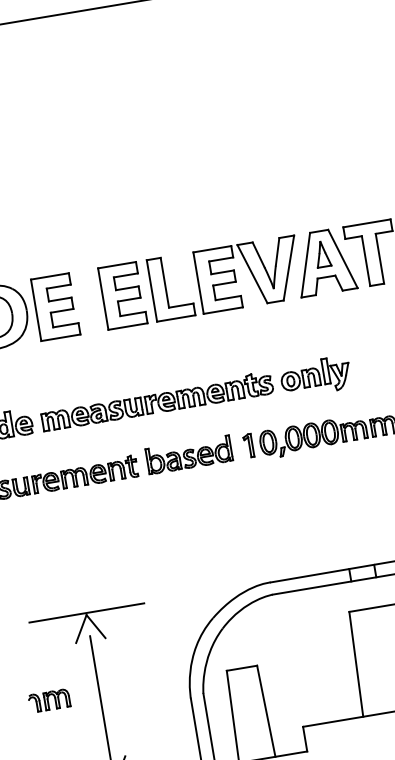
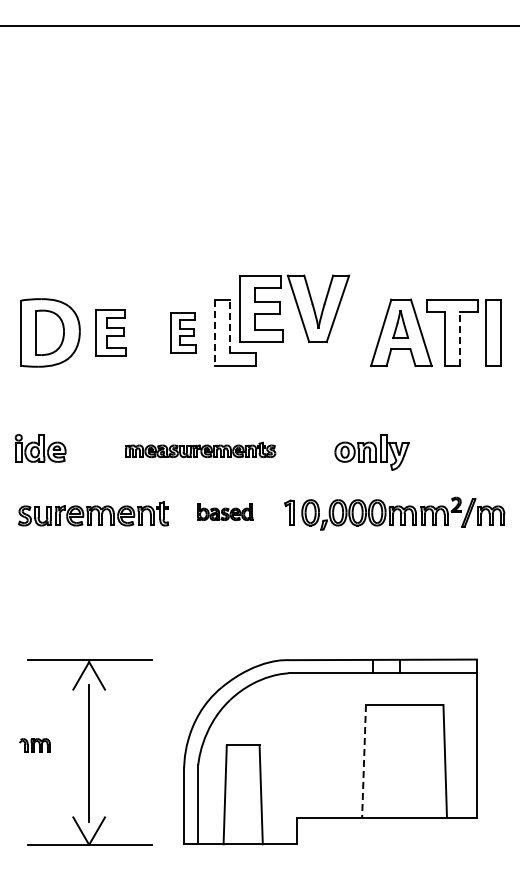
line: (380, 259) -> (460, 339), solid -> dashed
part: (248, 274) -> (294, 308), moved
line: (164, 282) -> (229, 326), solid -> dashed
line: (151, 291) -> (214, 333), solid -> dashed
part: (122, 295) -> (183, 332), size x0.6
part: (55, 306) -> (110, 332), size x0.7
part: (156, 401) -> (200, 449), size x0.6
part: (189, 454) -> (225, 511), size x0.6
line: (356, 664) -> (364, 761), solid -> dashed
part: (48, 700) -> (34, 745), size x0.7

